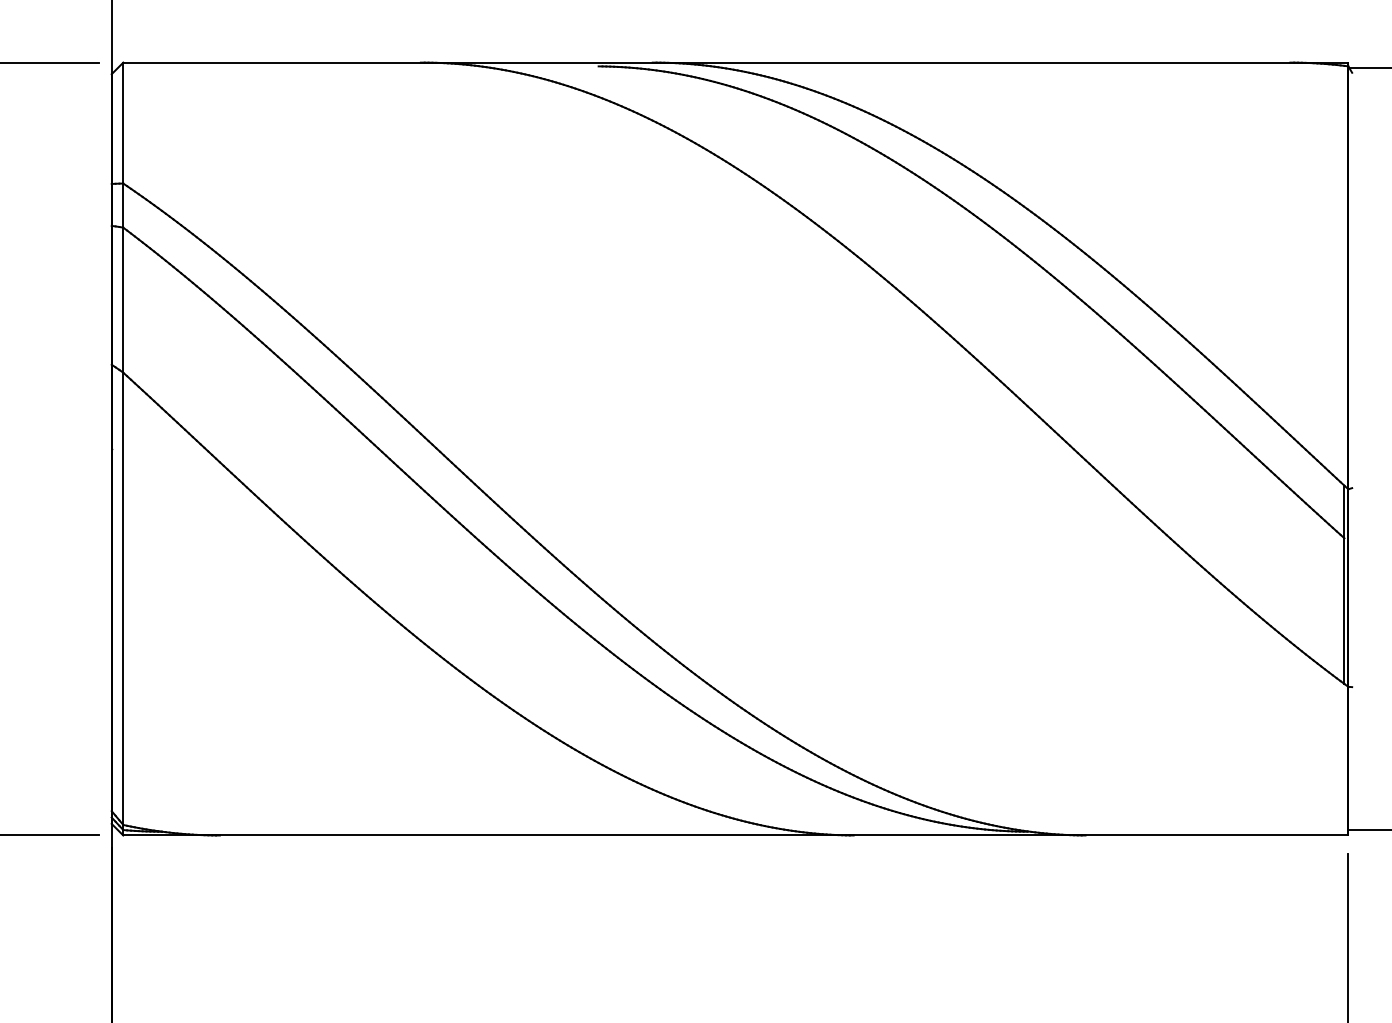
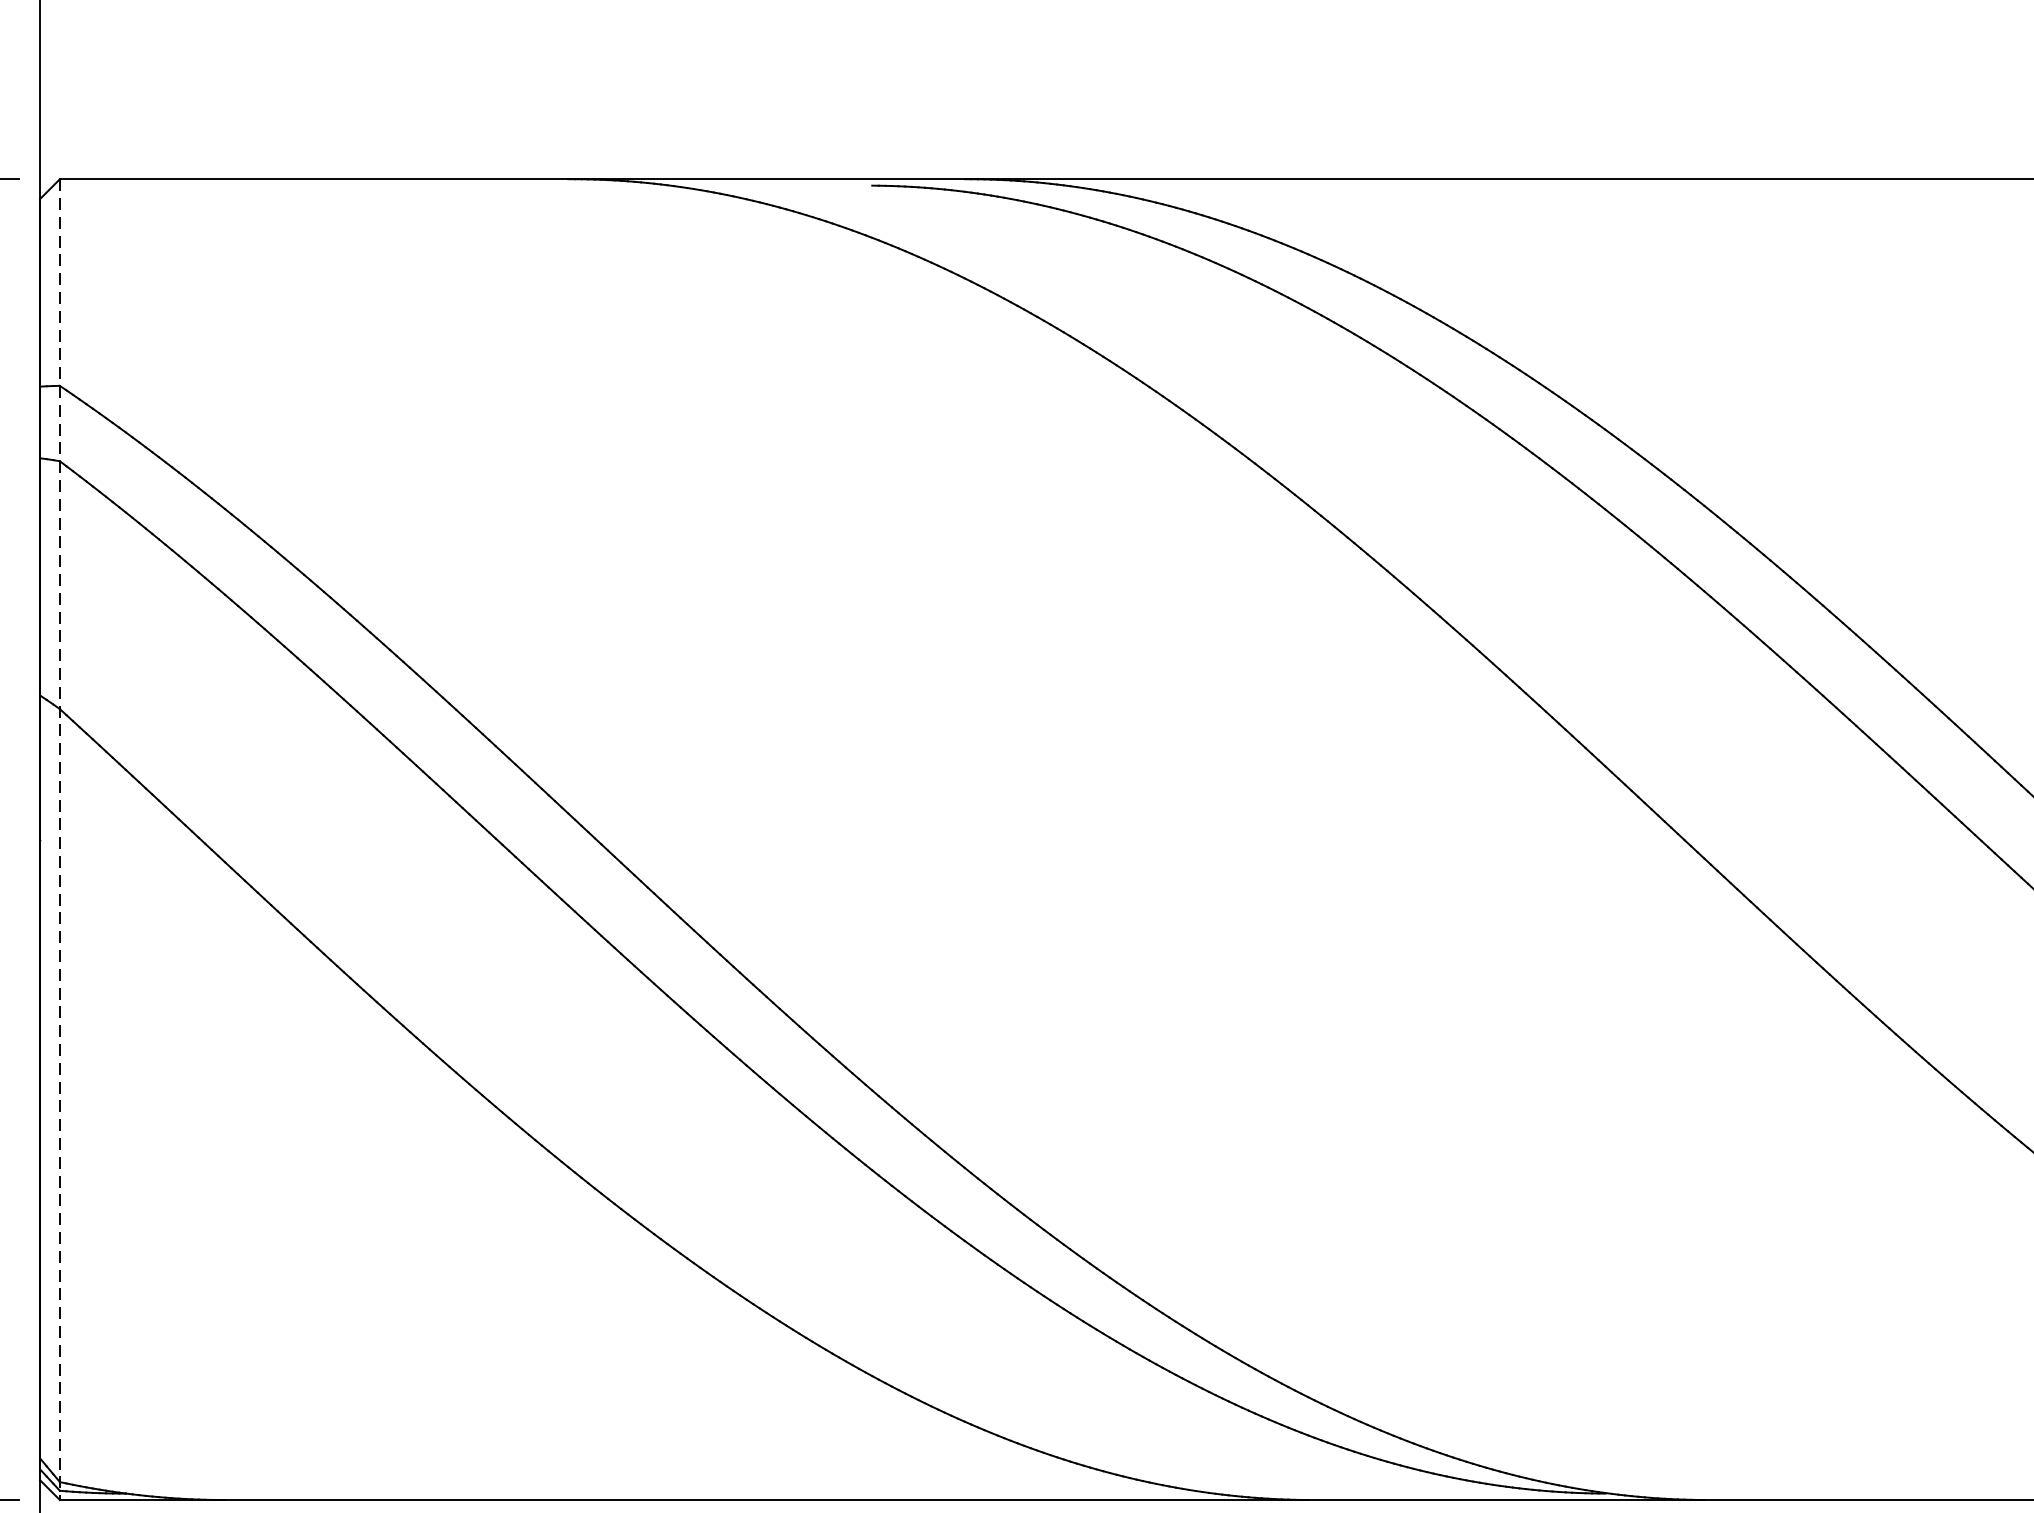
line: (123, 449) -> (60, 840), solid -> dashed

